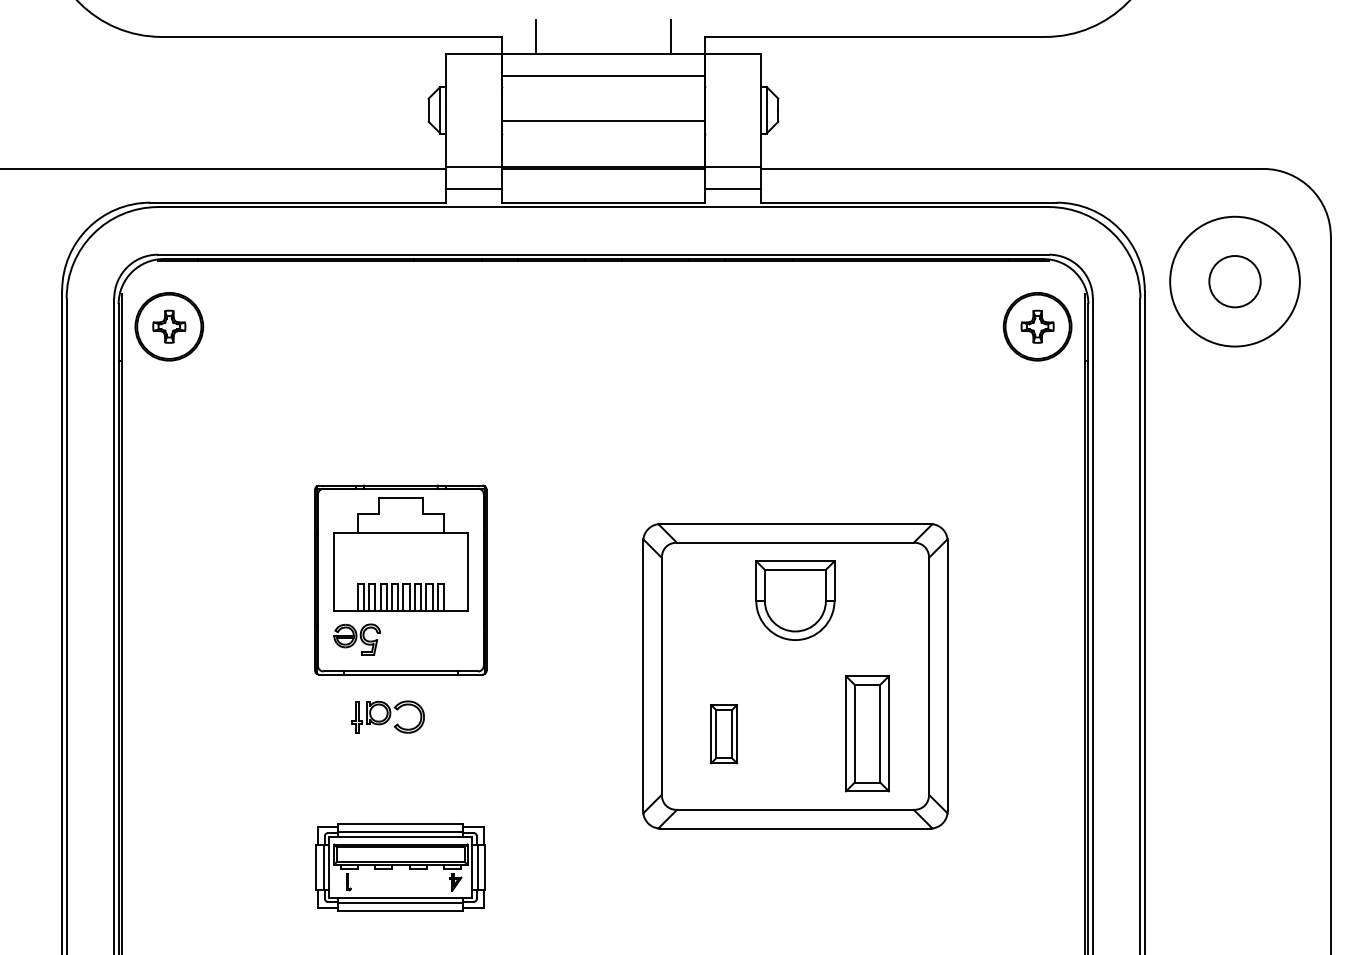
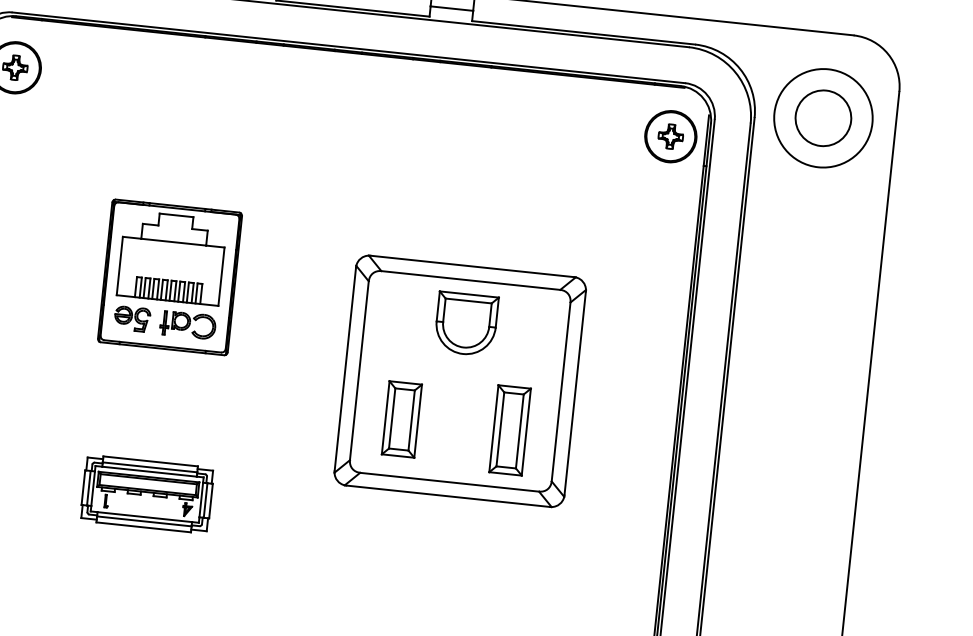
circle: (1234, 281) -> (823, 118), size x1.43
part: (387, 716) -> (187, 324), moved
part: (723, 733) -> (401, 418), size x1.67

